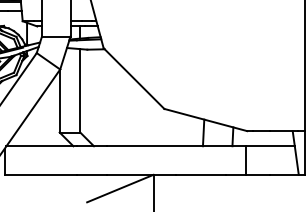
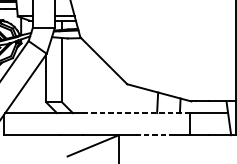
line: (176, 146) -> (136, 113), solid -> dashed
line: (200, 174) -> (155, 134), solid -> dashed

